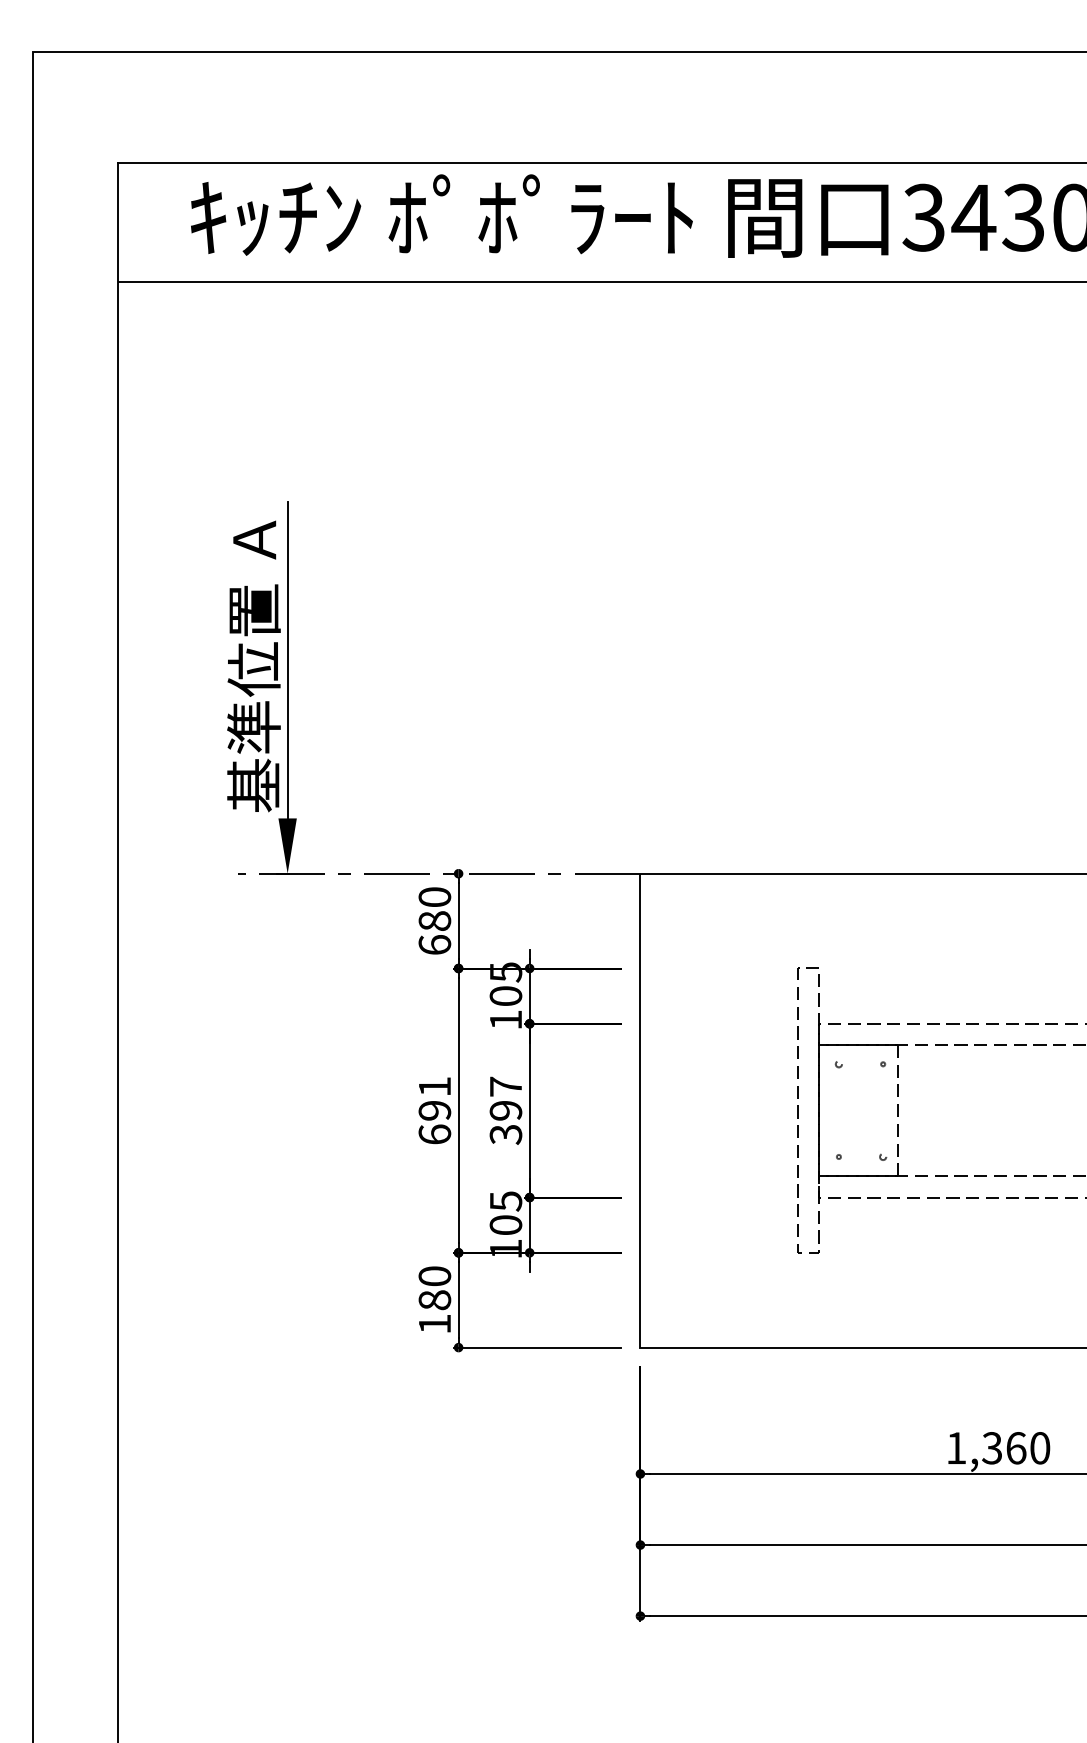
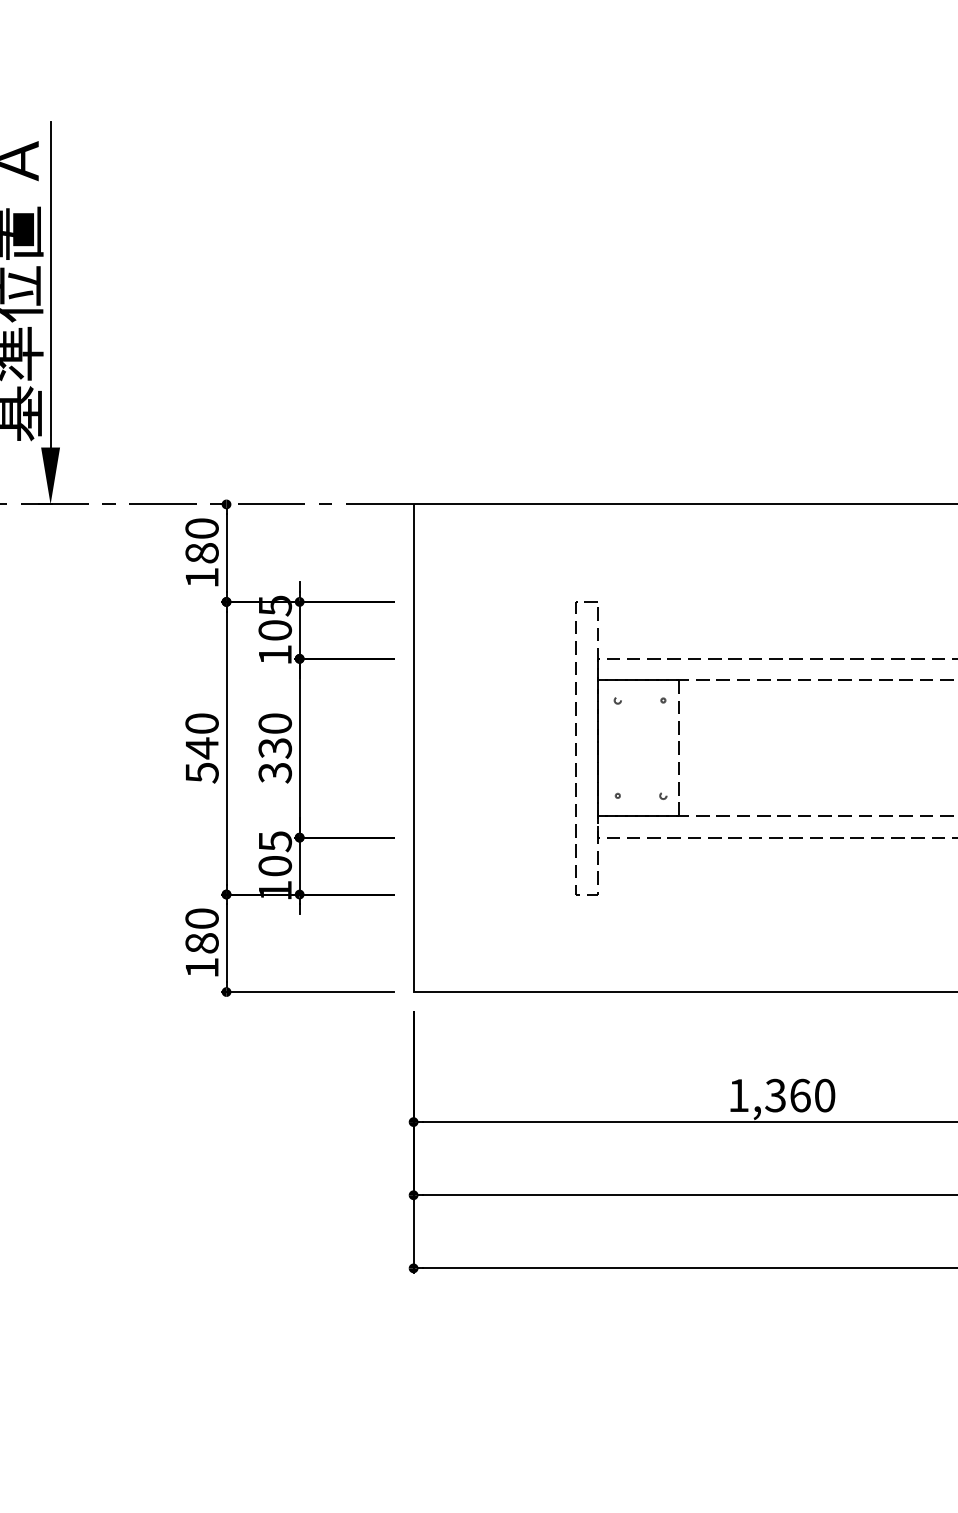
text: (434, 944) -> (201, 577), 680 -> 180
text: (505, 1098) -> (274, 735), 397 -> 330
text: (434, 1111) -> (201, 749), 691 -> 540

